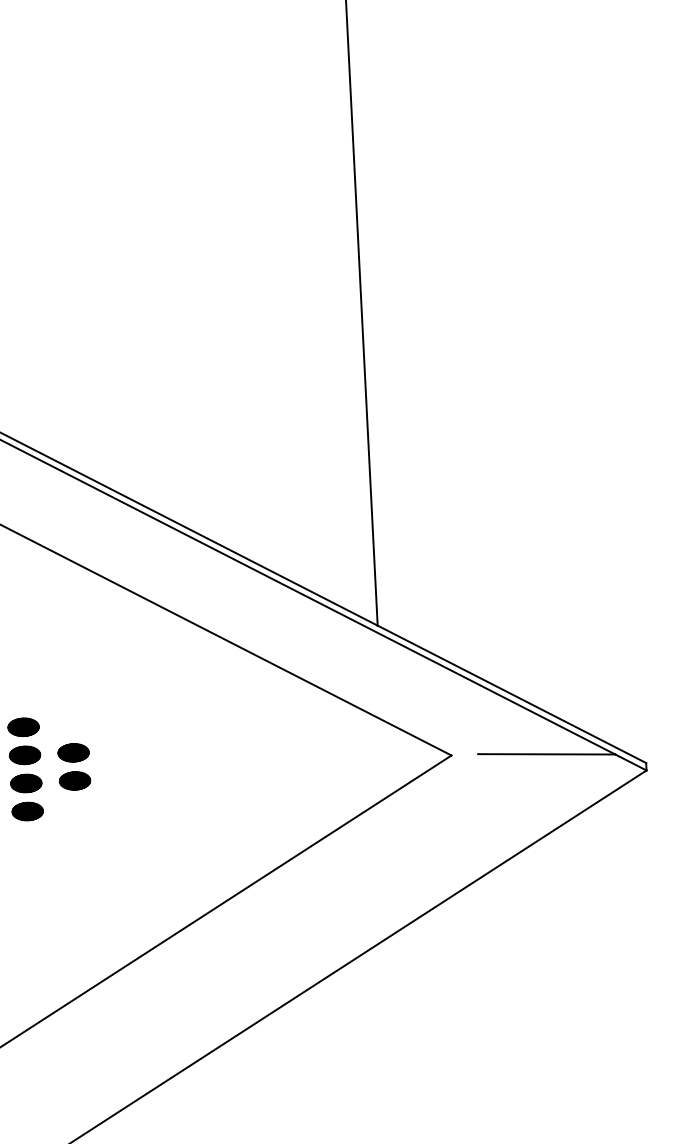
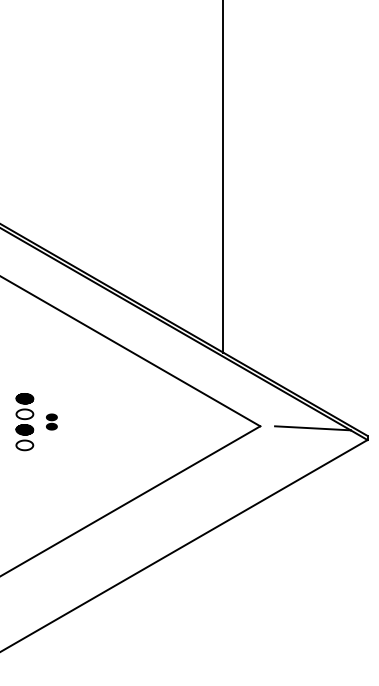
hatch: (24, 755) -> (24, 414), removed
part: (73, 765) -> (51, 421), size x0.6
hatch: (27, 811) -> (24, 445), removed

